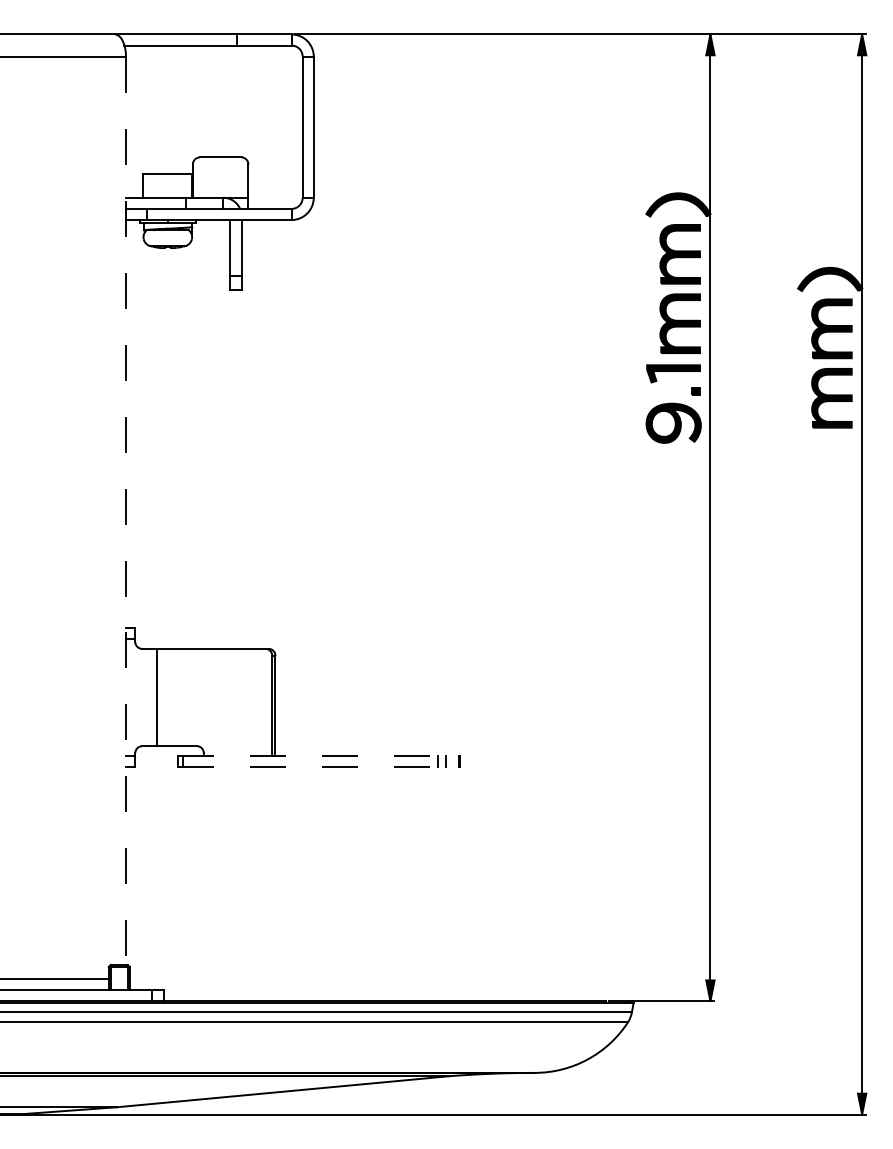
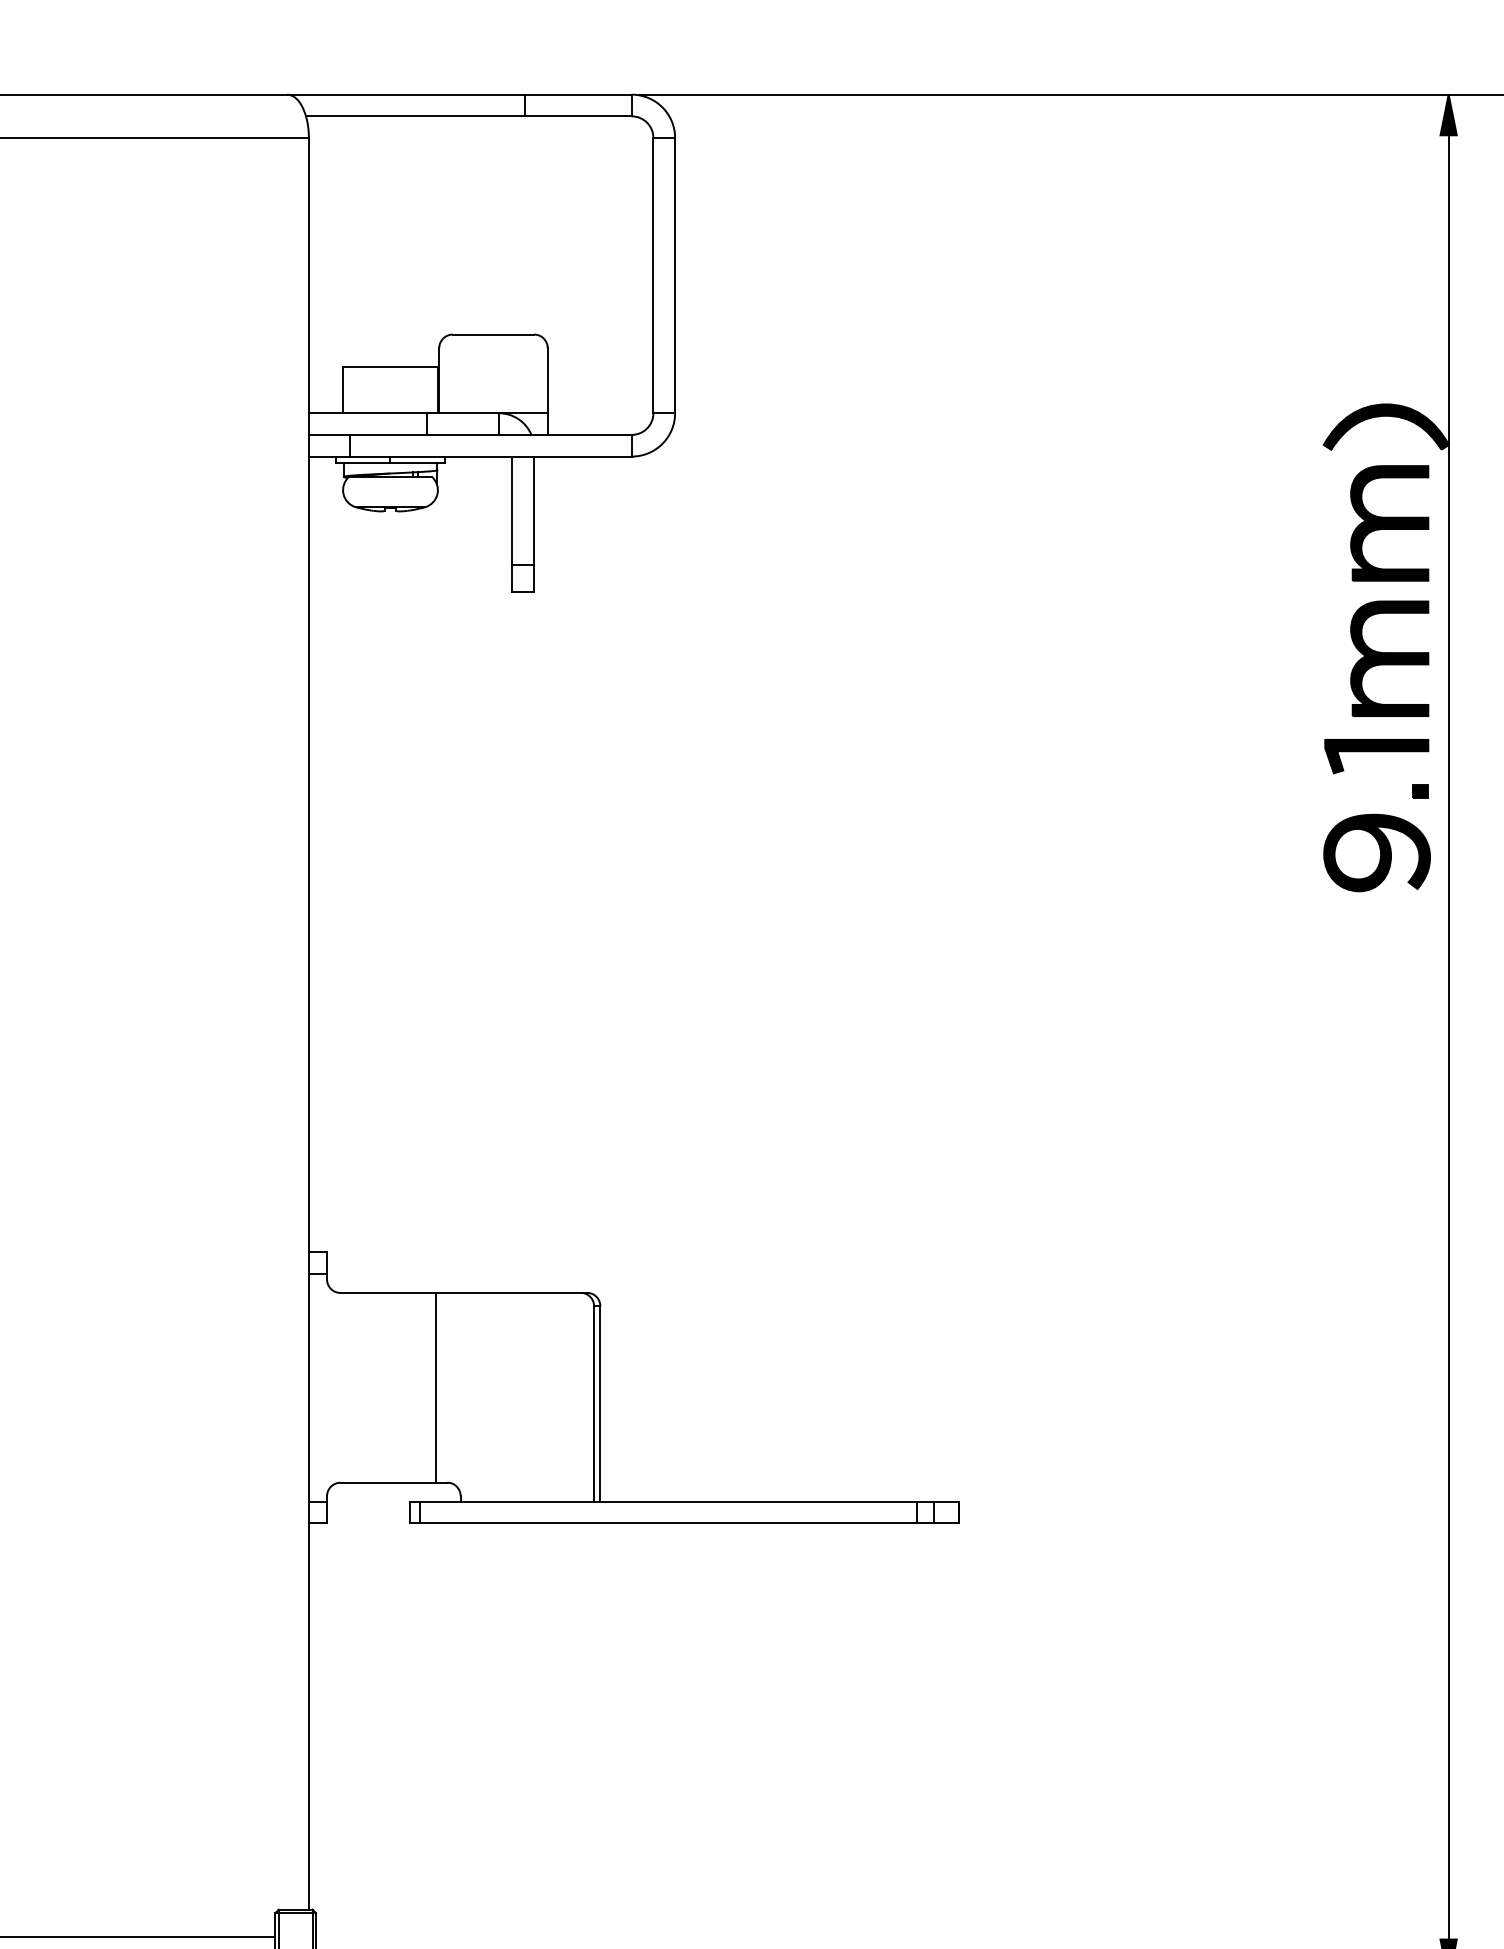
line: (126, 511) -> (309, 1024), dashed -> solid
line: (157, 697) -> (436, 1387), moved
line: (318, 755) -> (684, 1500), dashed -> solid
line: (318, 767) -> (684, 1524), dashed -> solid

